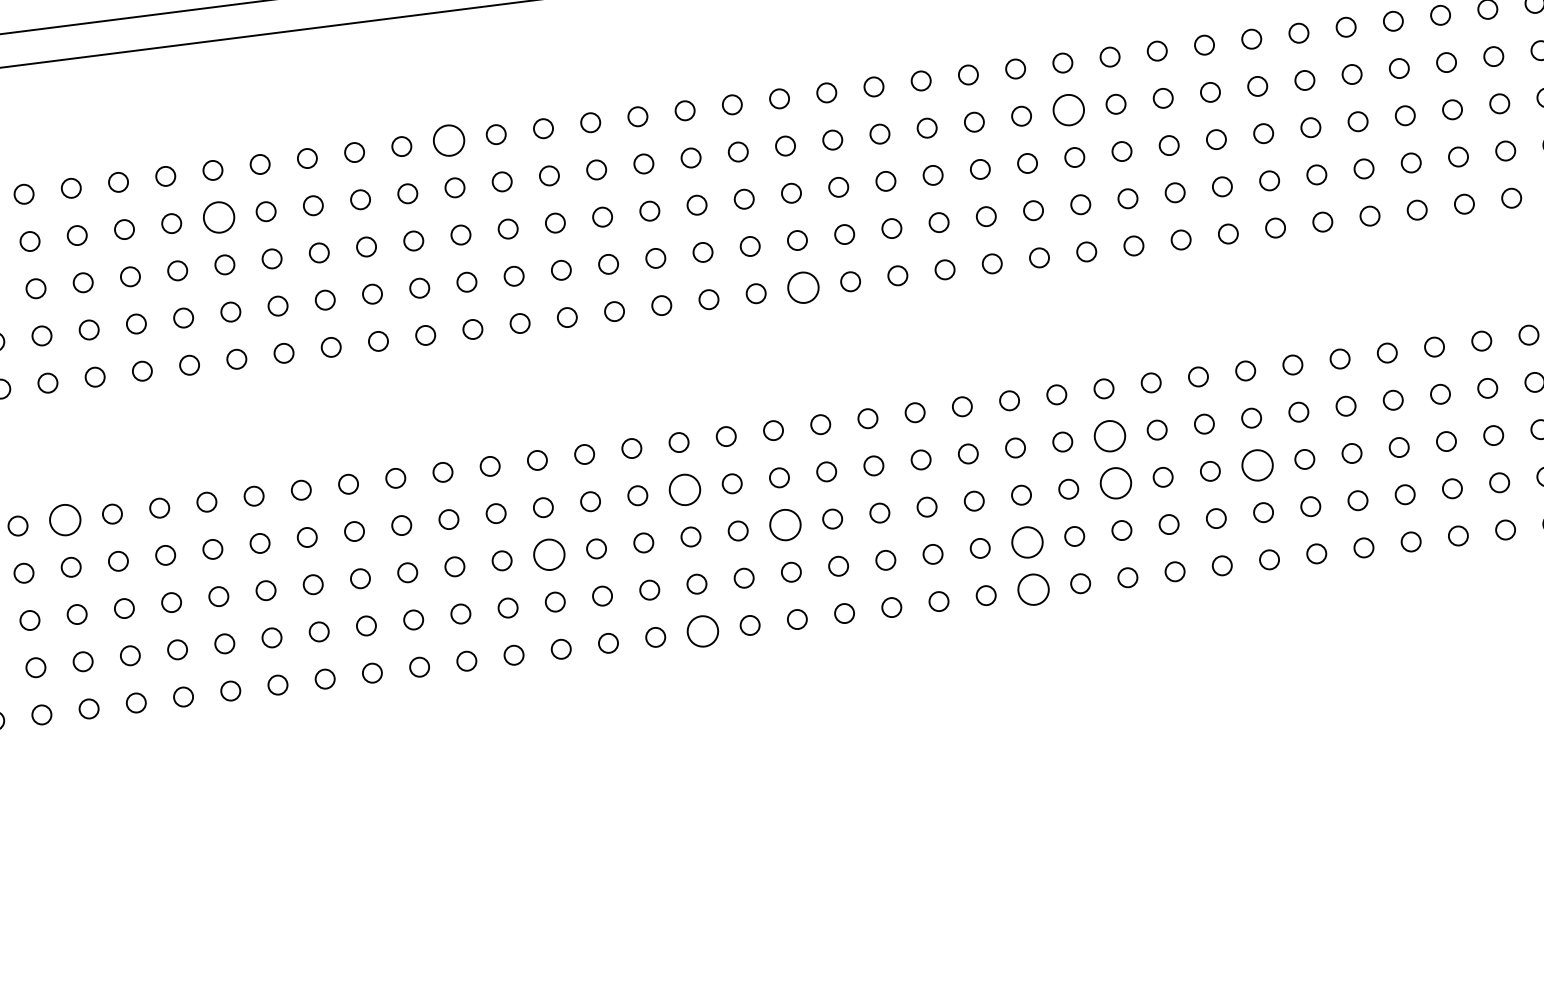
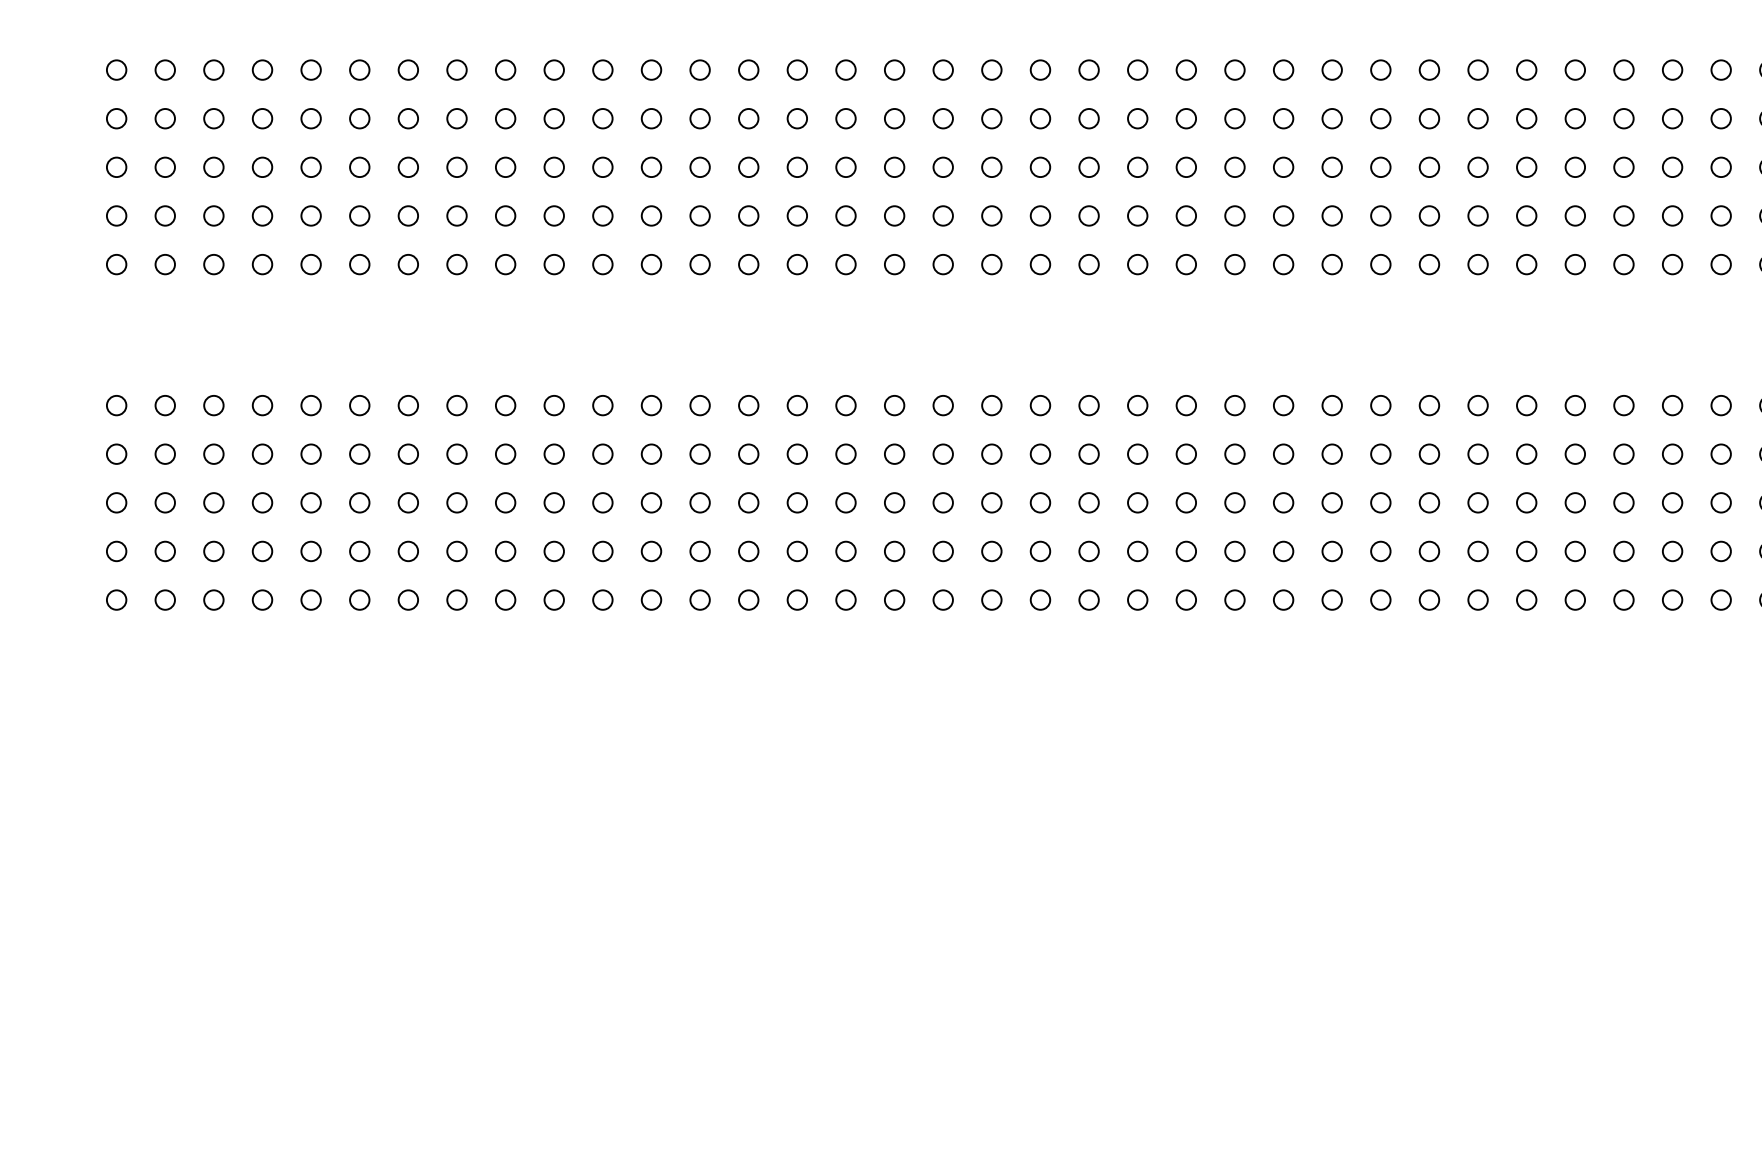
circle: (1068, 110) -> (1429, 118), size x0.62
circle: (449, 140) -> (797, 69), size x0.62
circle: (218, 217) -> (553, 118), size x0.62
circle: (803, 287) -> (1137, 264), size x0.62
circle: (1109, 435) -> (1429, 453), size x0.62
circle: (1257, 465) -> (1575, 502), size x0.62
circle: (1115, 482) -> (1429, 502), size x0.62
circle: (684, 489) -> (991, 453), size x0.62
circle: (64, 520) -> (359, 405), size x0.62
circle: (784, 524) -> (1088, 502), size x0.62
circle: (1026, 542) -> (1331, 551), size x0.62
circle: (548, 554) -> (845, 502), size x0.62
circle: (1032, 589) -> (1331, 599), size x0.62
circle: (702, 630) -> (991, 599), size x0.62

